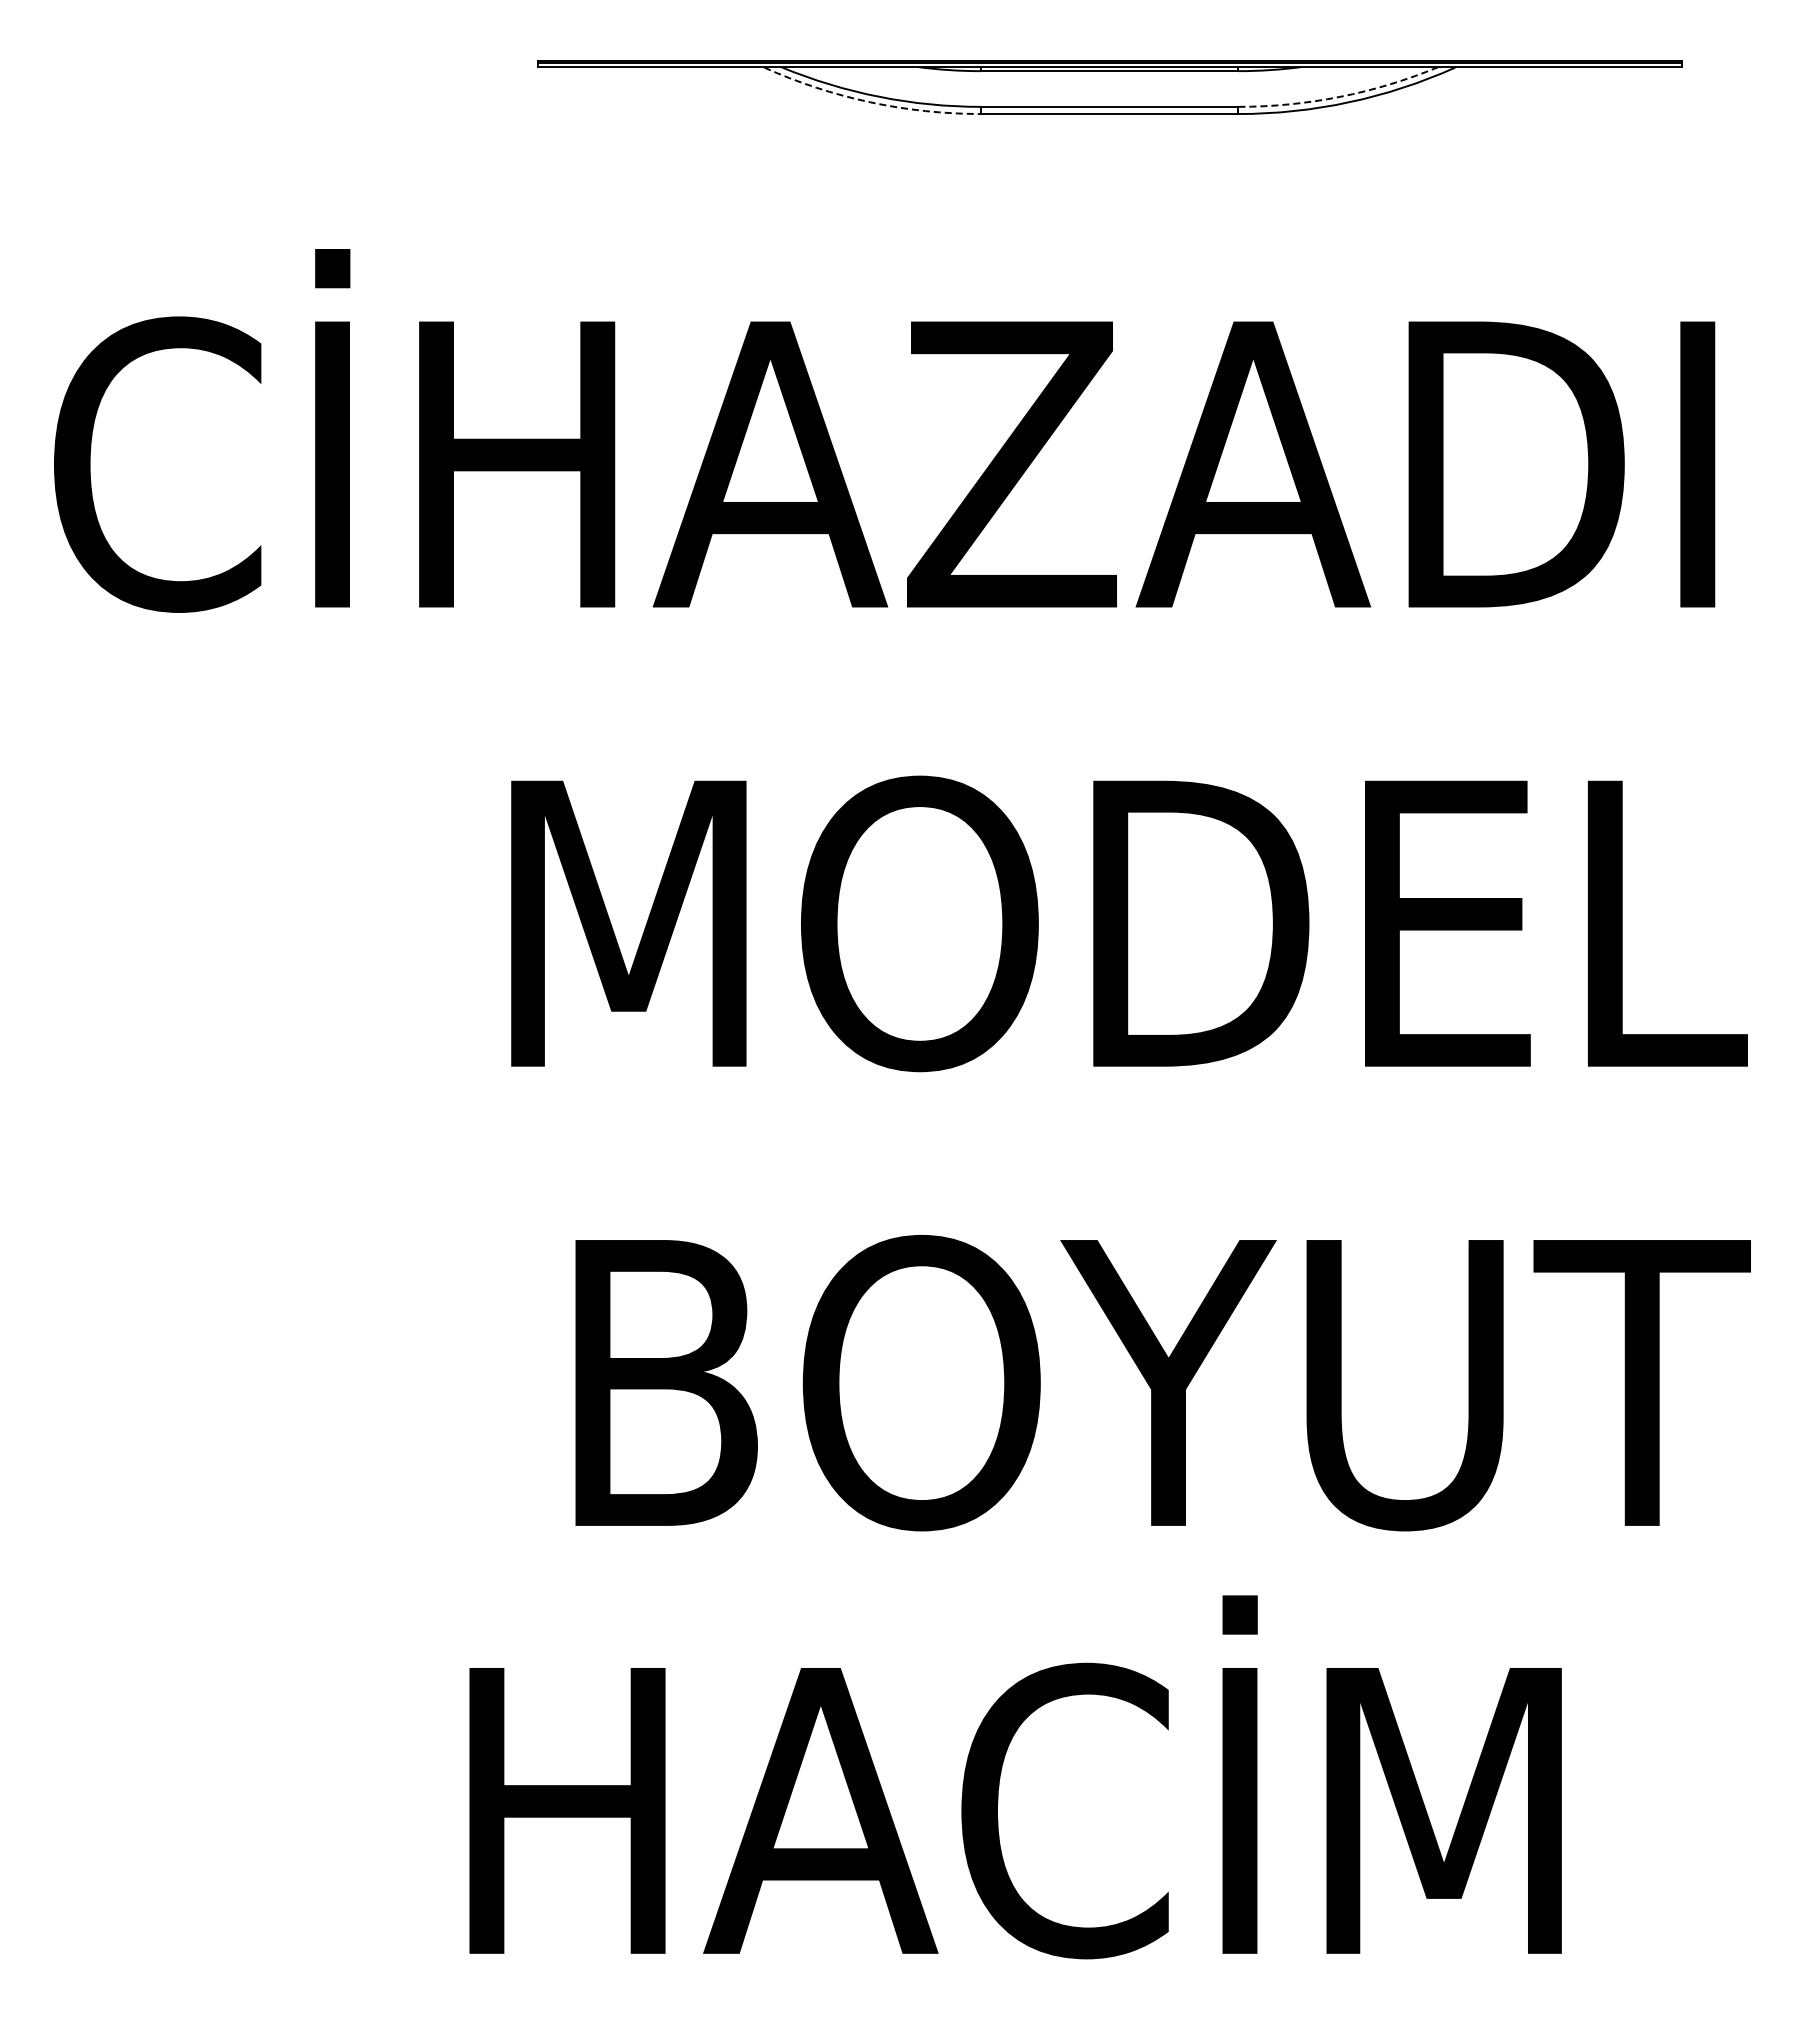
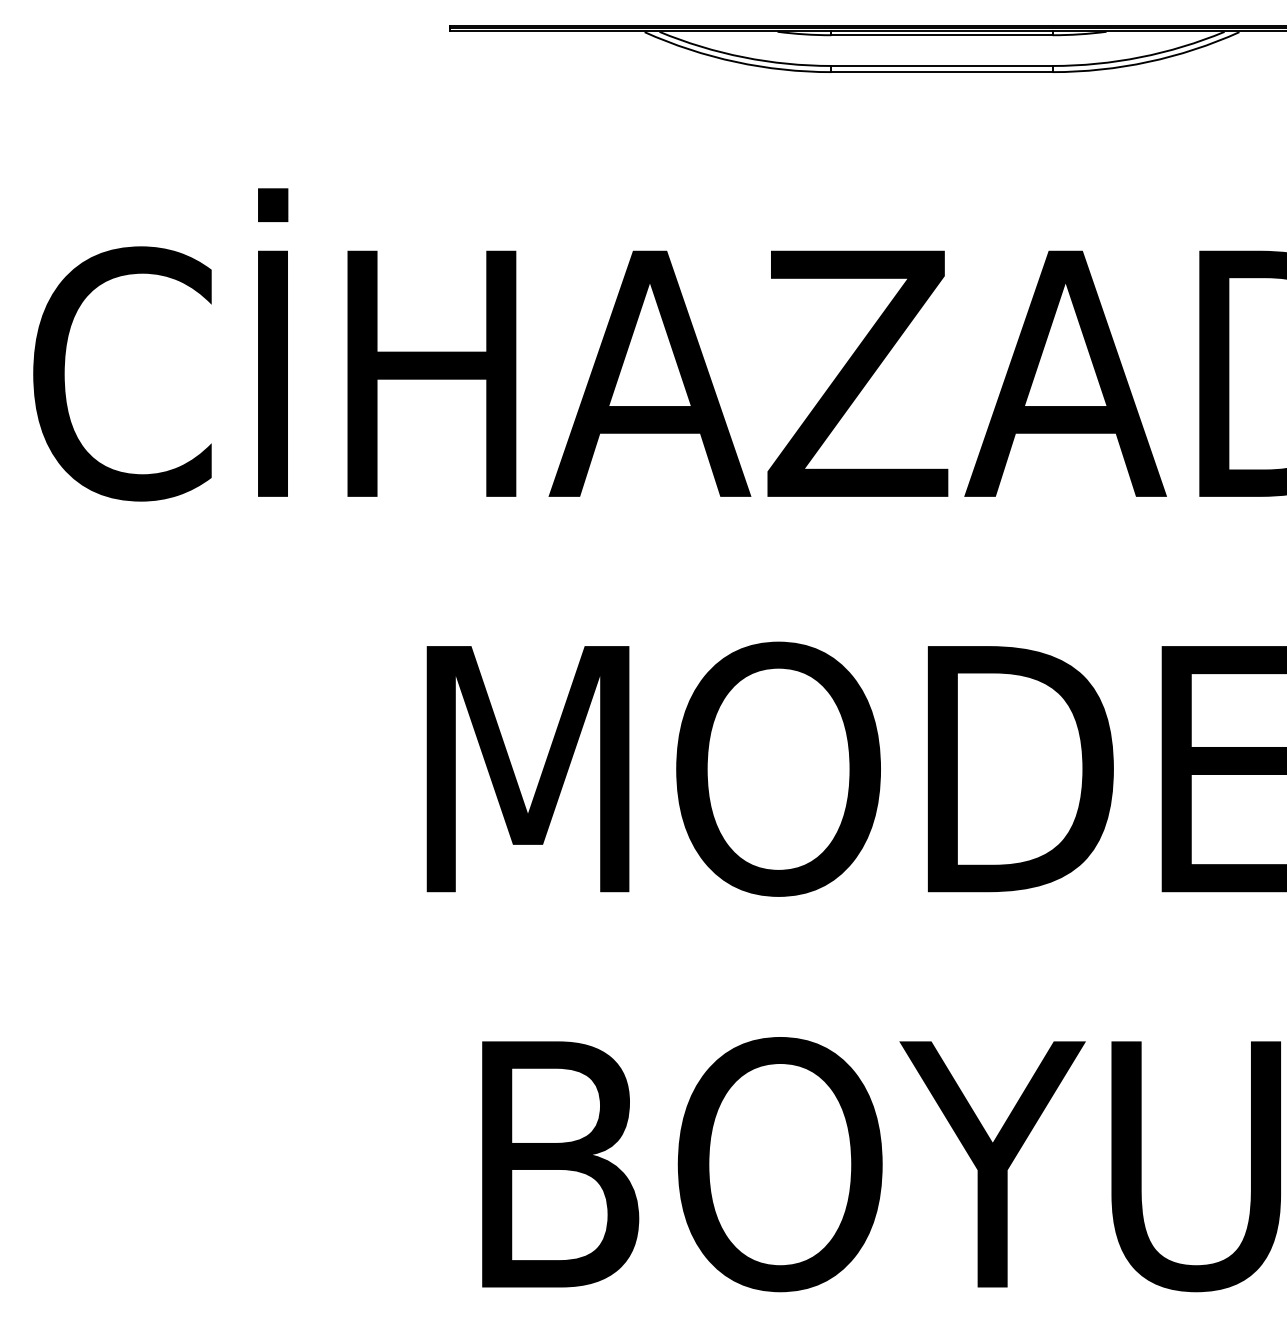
arc: (1340, 96) -> (1140, 57), dashed -> solid
arc: (870, 102) -> (736, 62), dashed -> solid

